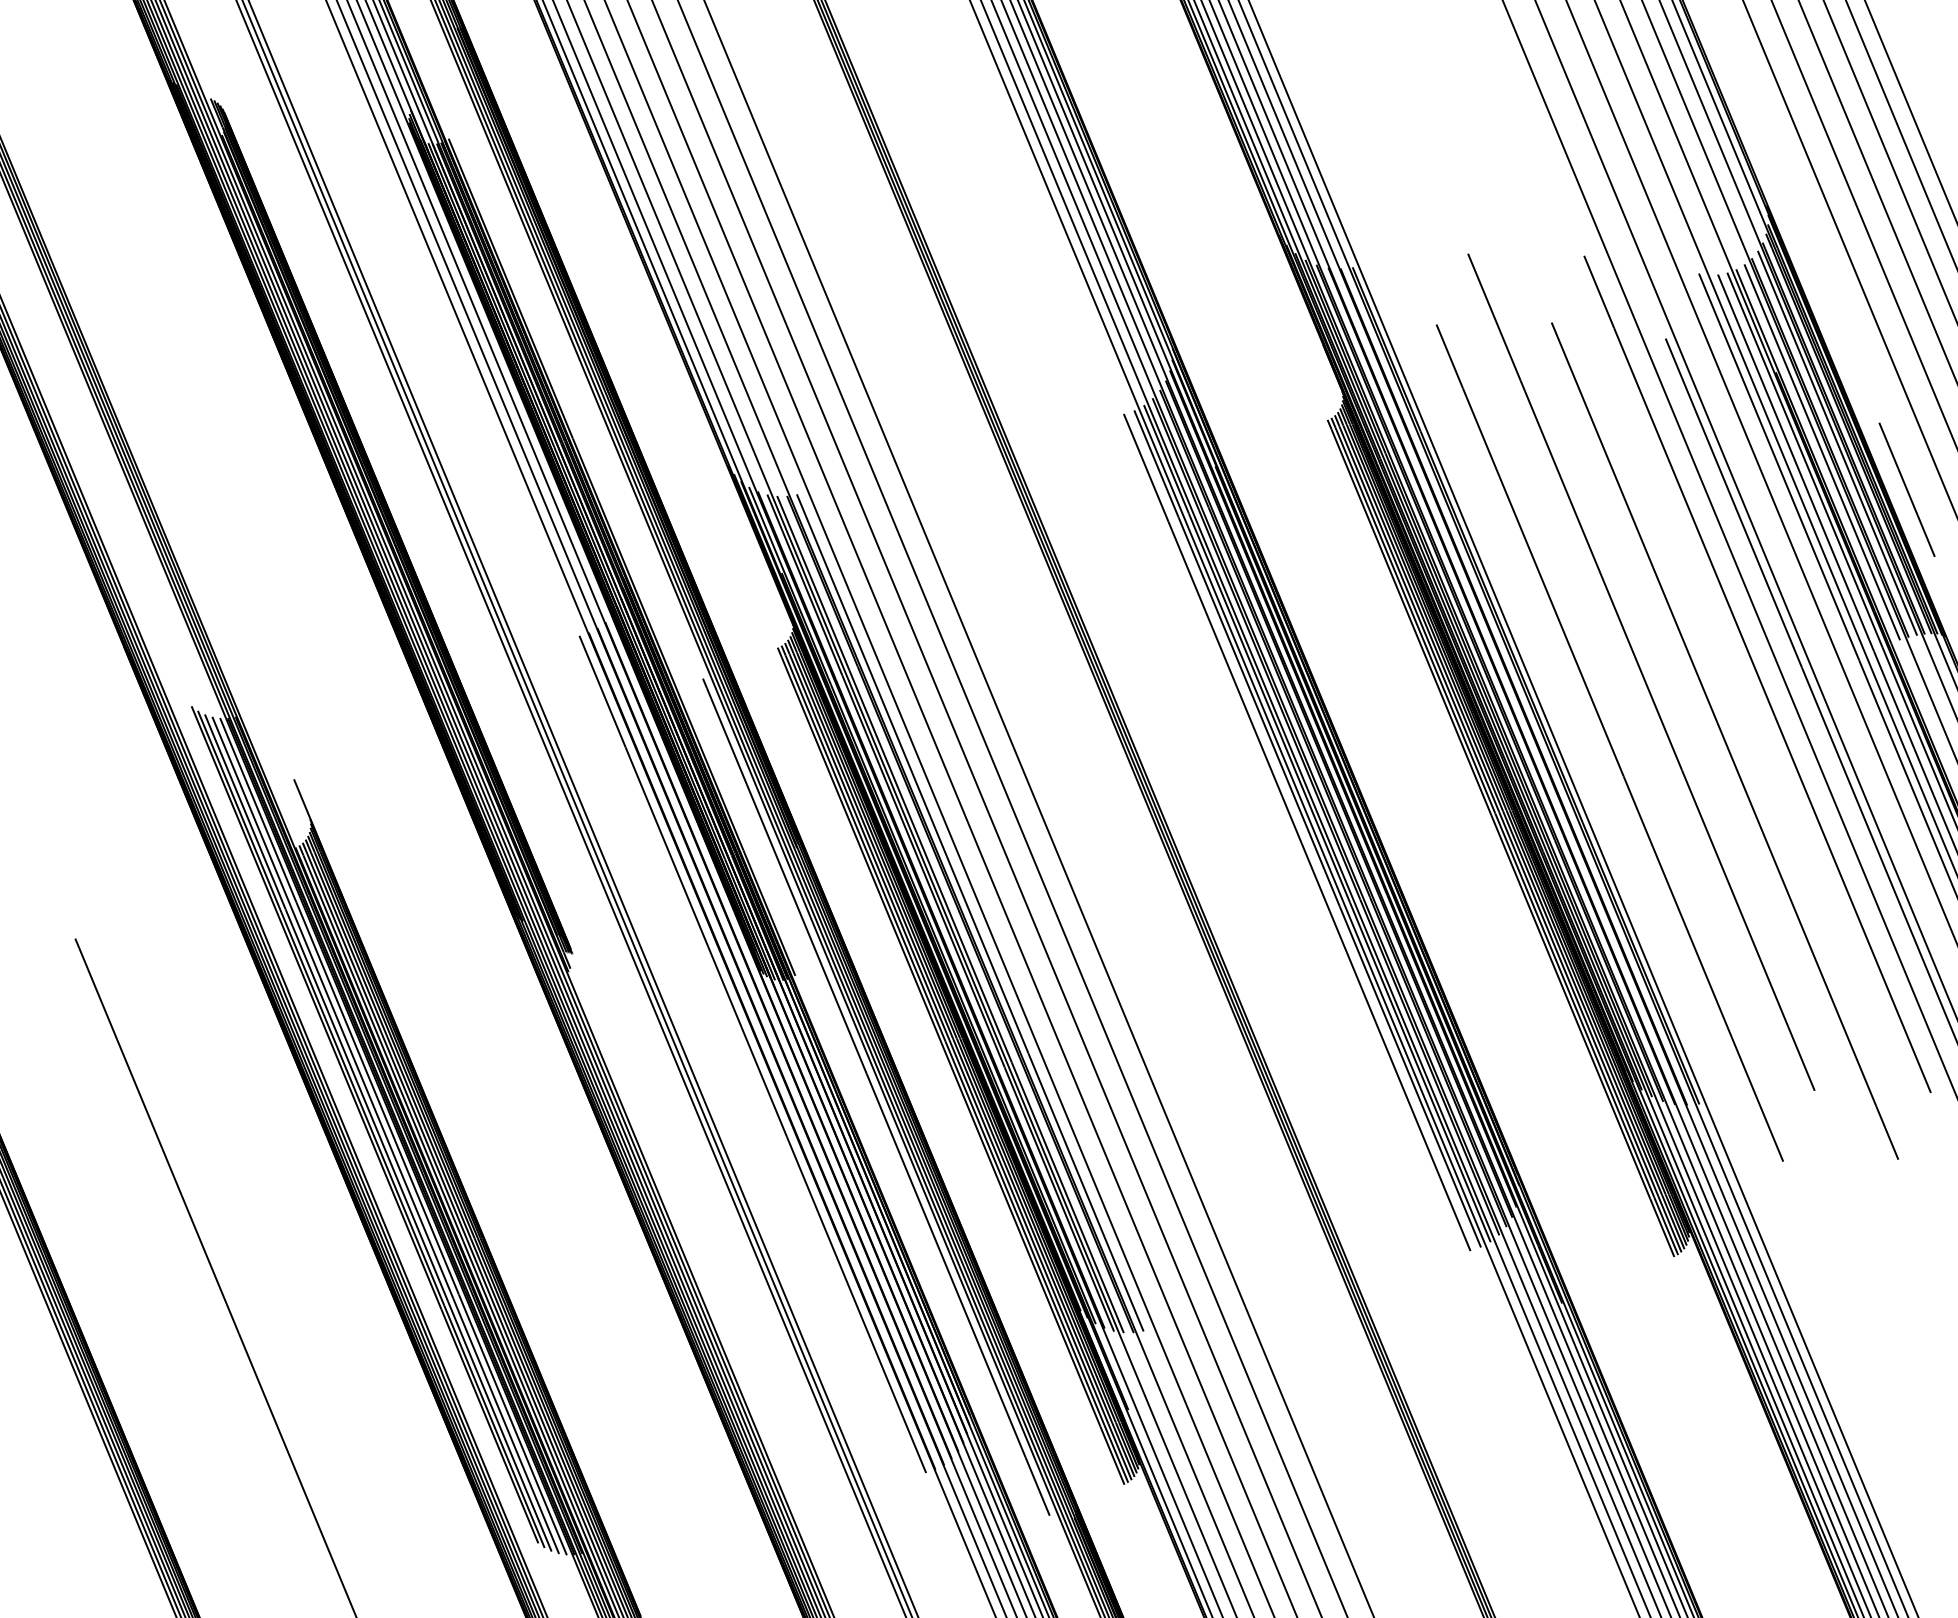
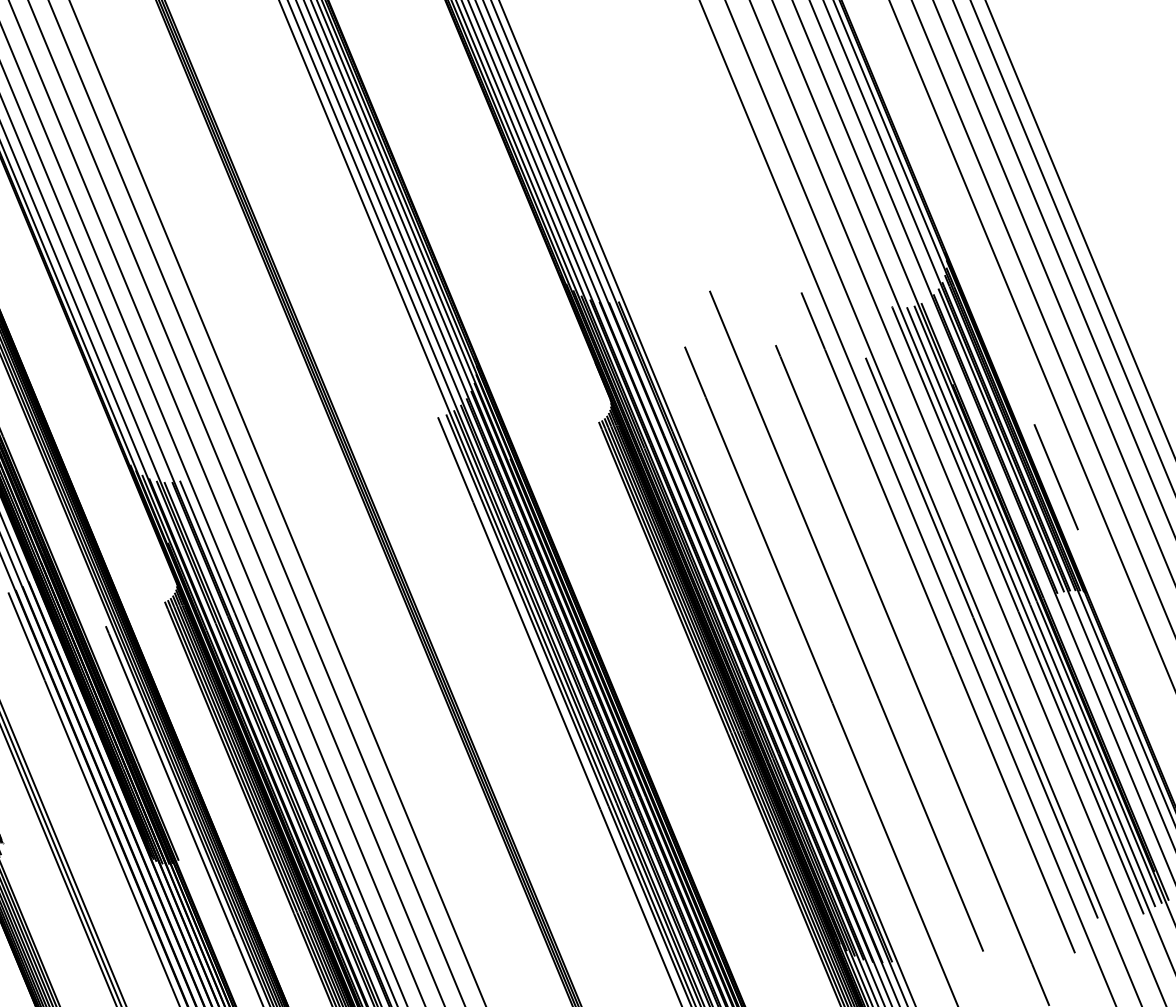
line: (1822, 452) -> (989, 447), removed

